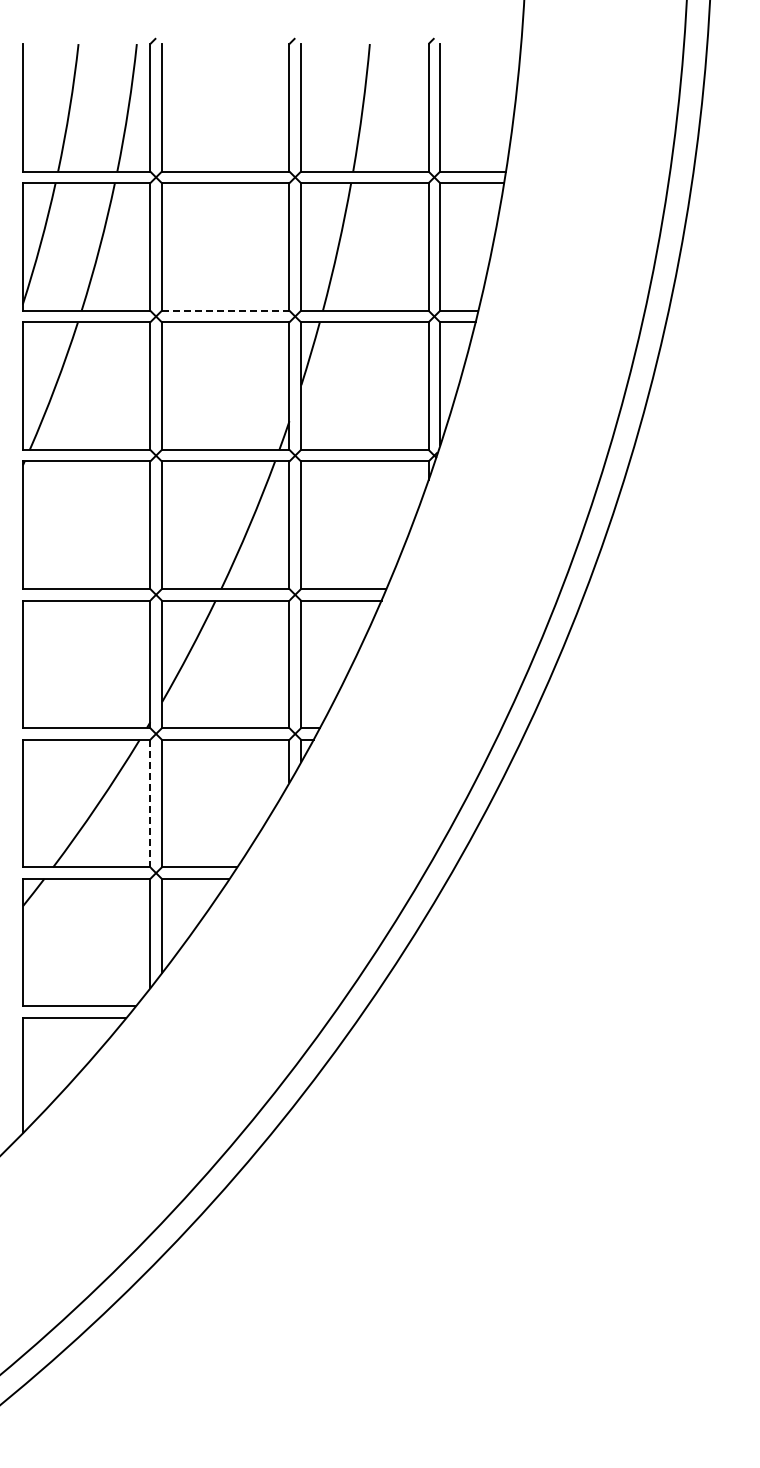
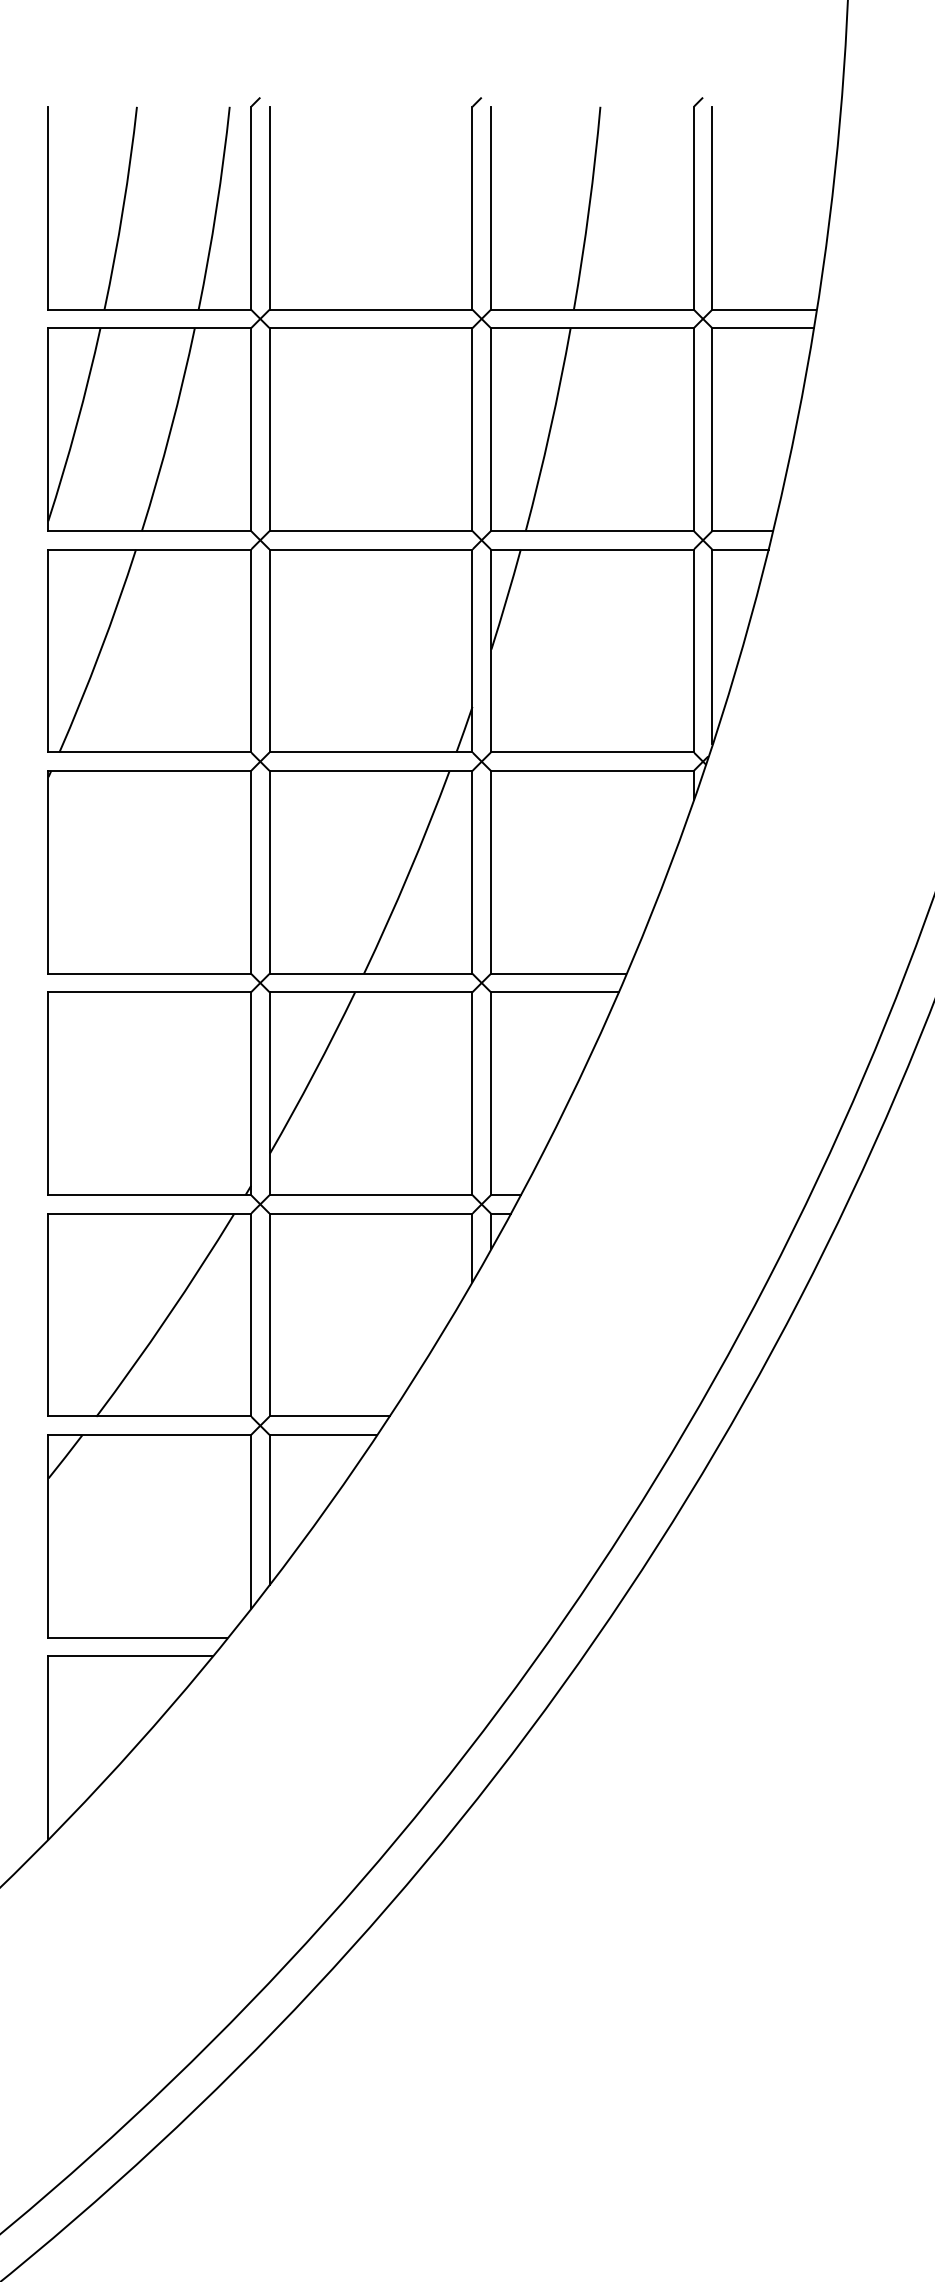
line: (225, 310) -> (370, 530), dashed -> solid
line: (150, 803) -> (251, 1314), dashed -> solid

